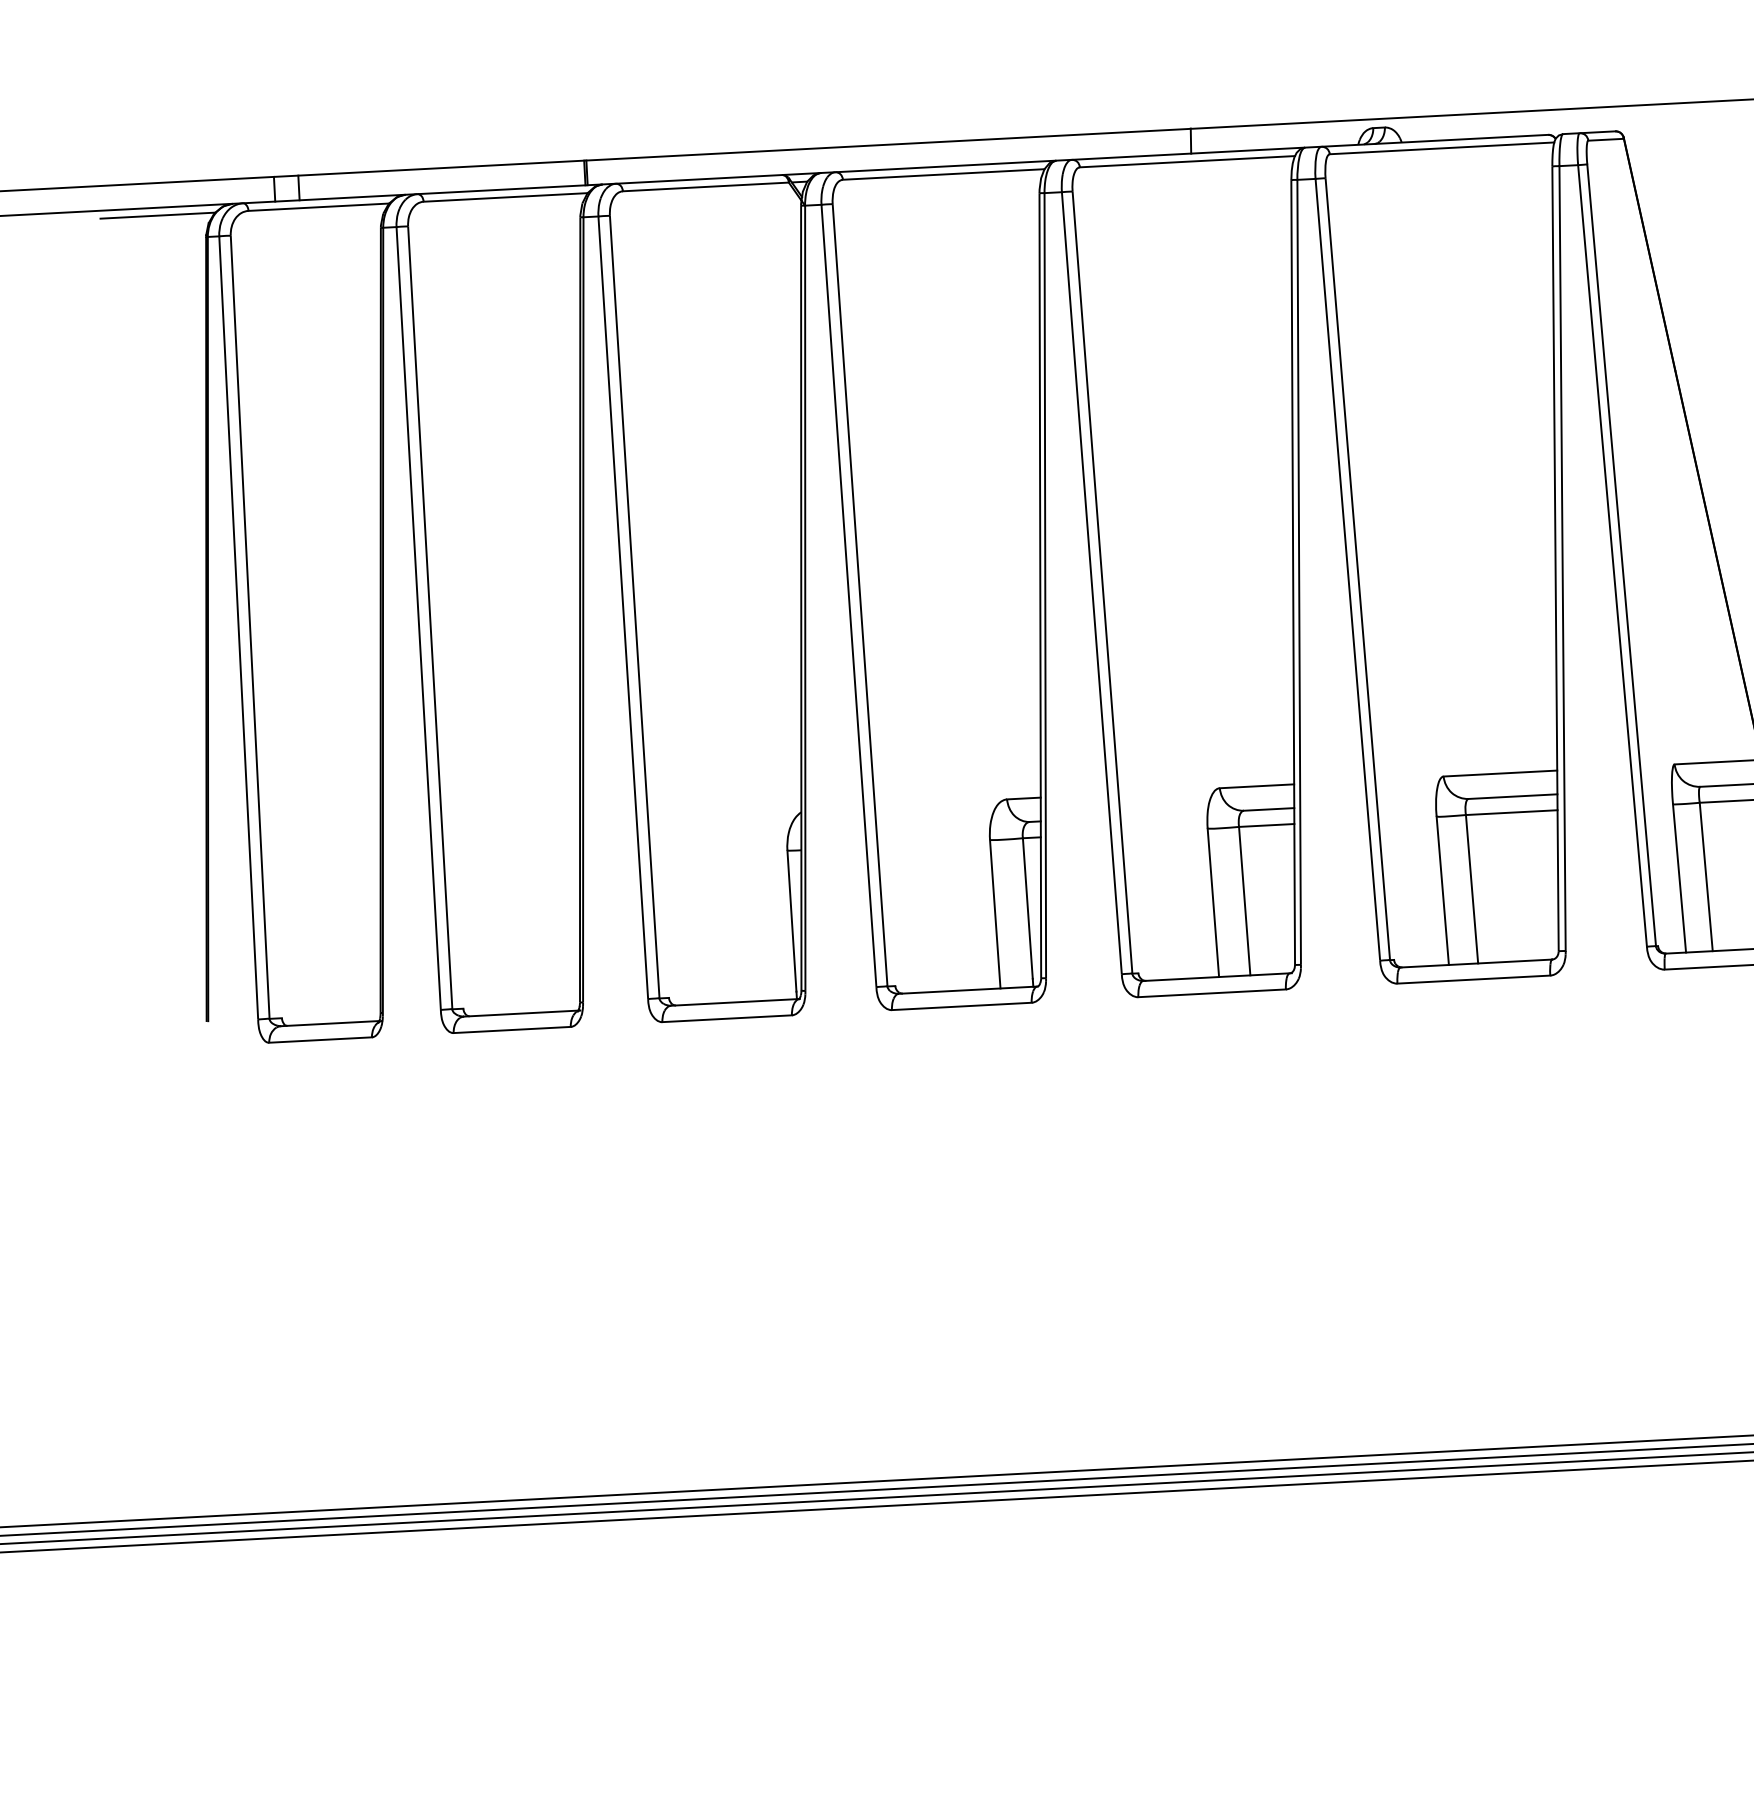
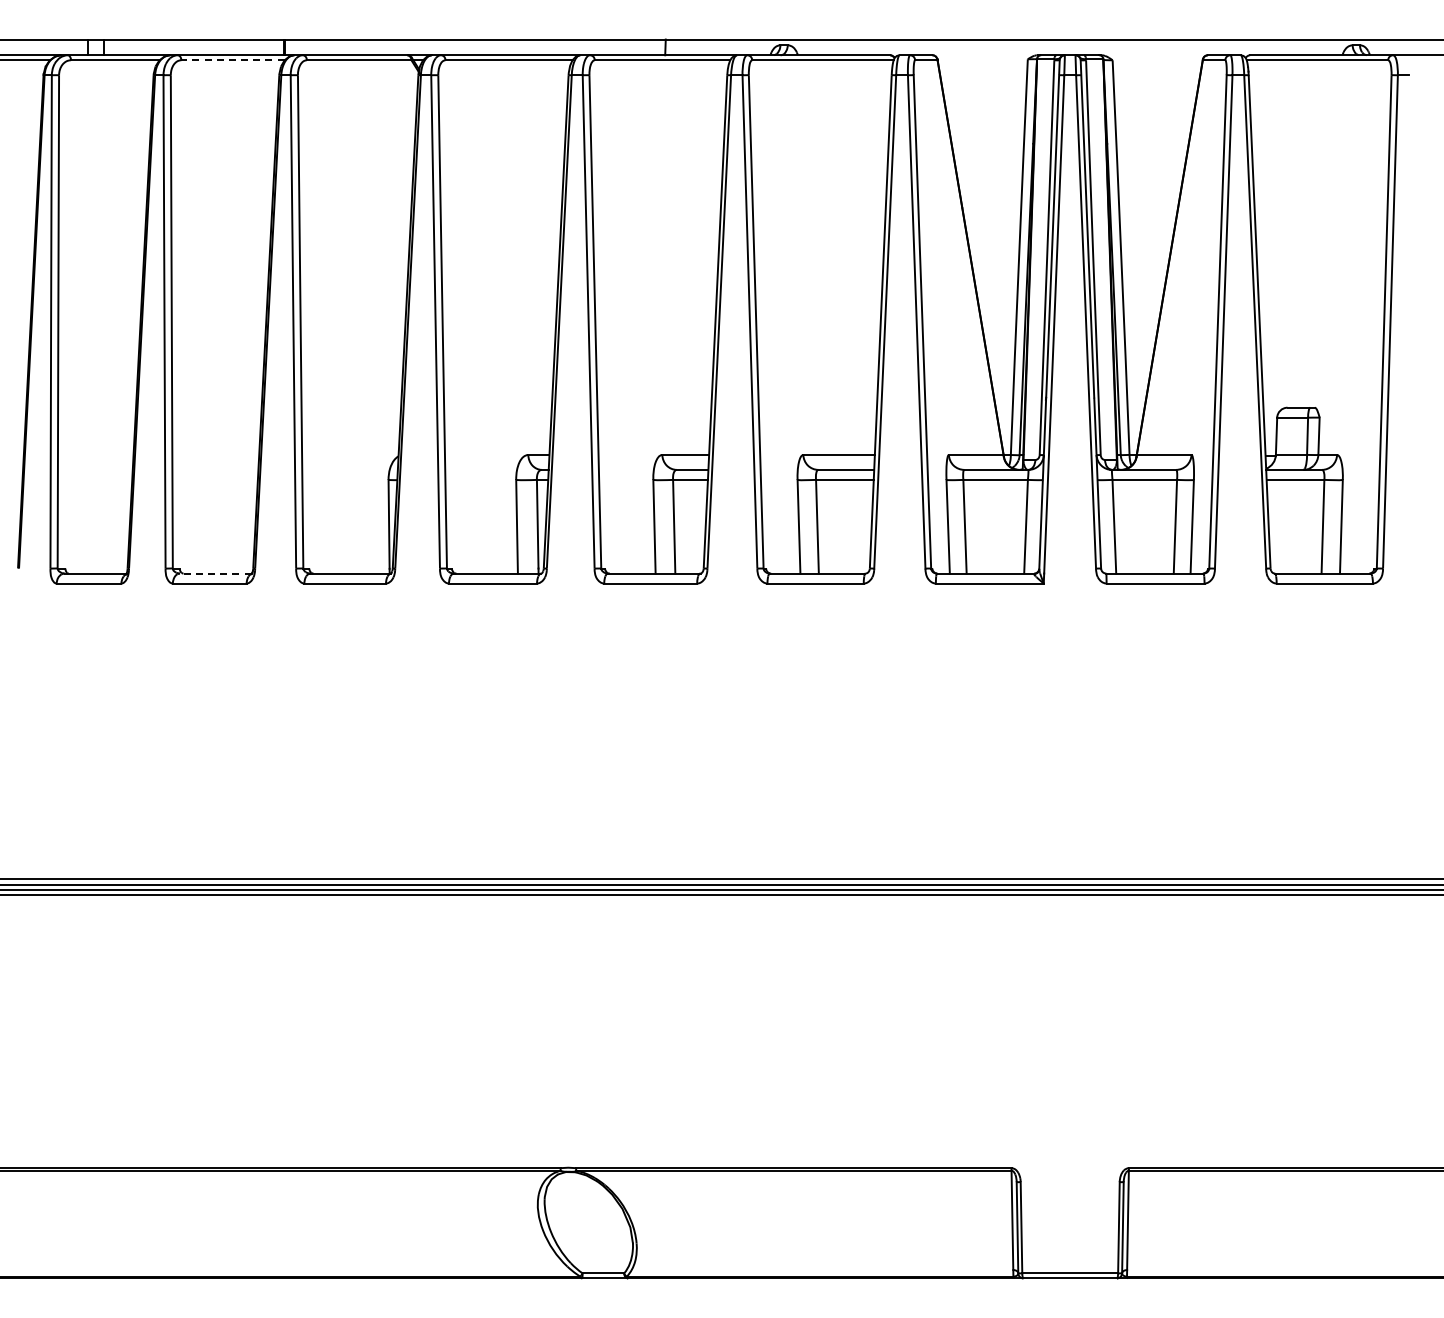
line: (506, 197) -> (233, 60), solid -> dashed
line: (520, 1013) -> (215, 573), solid -> dashed

